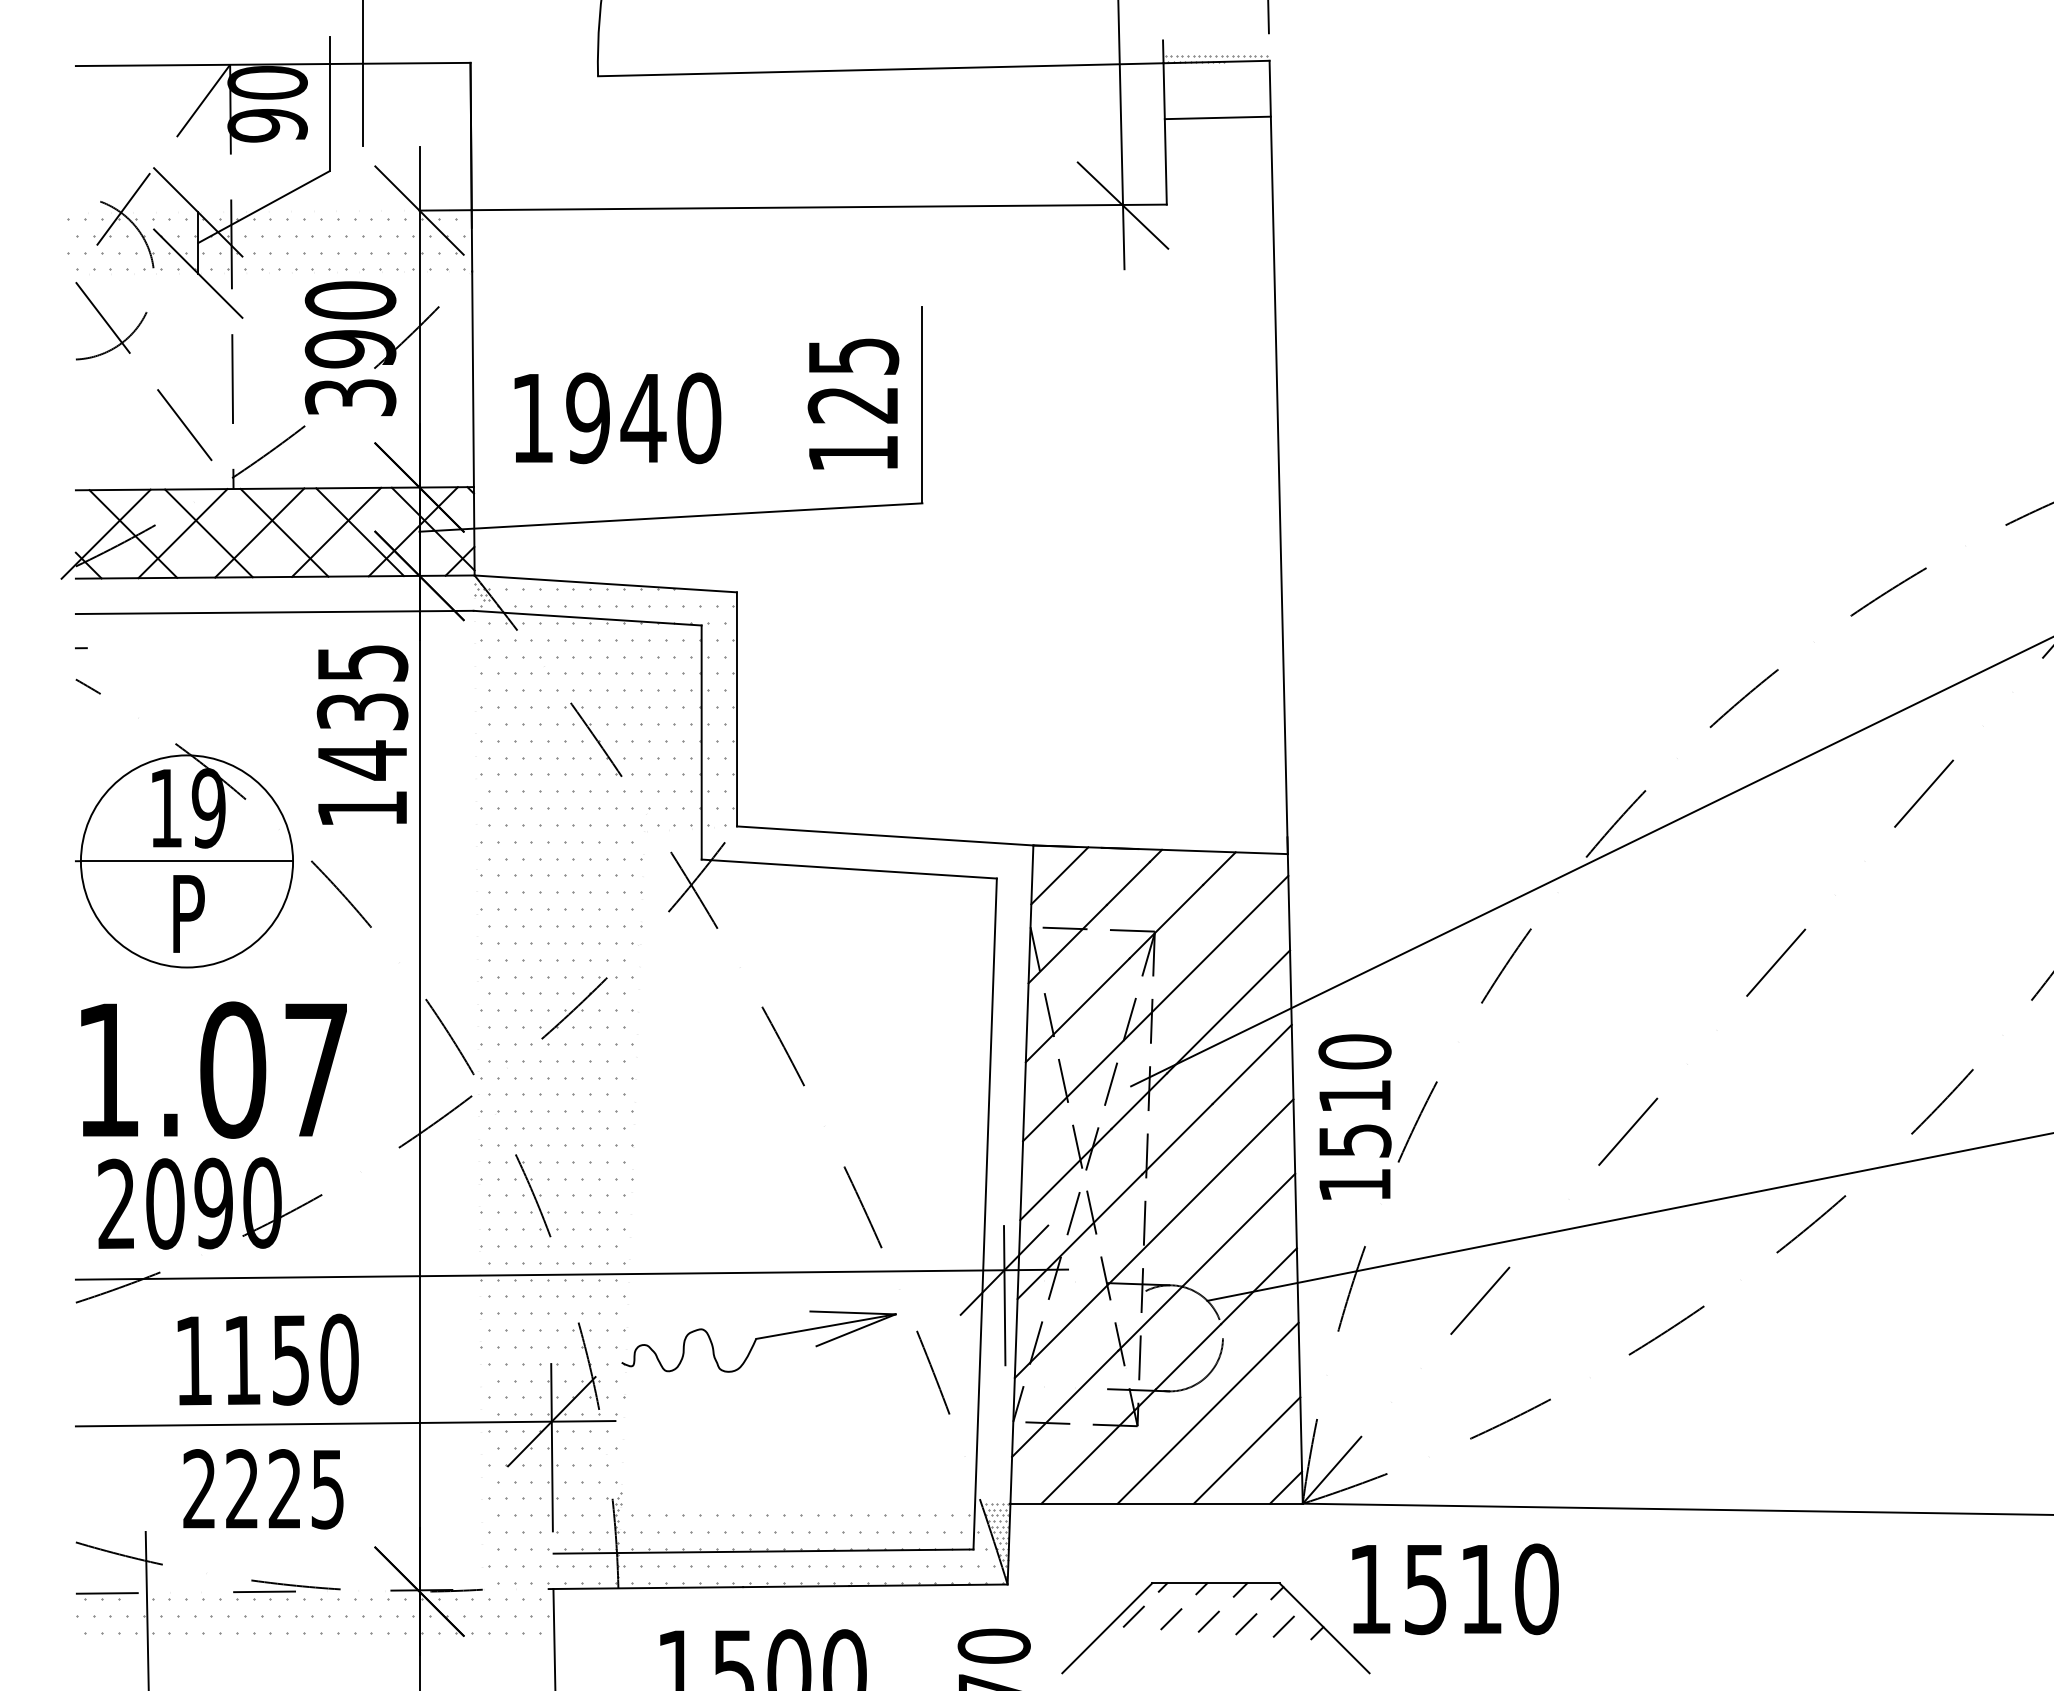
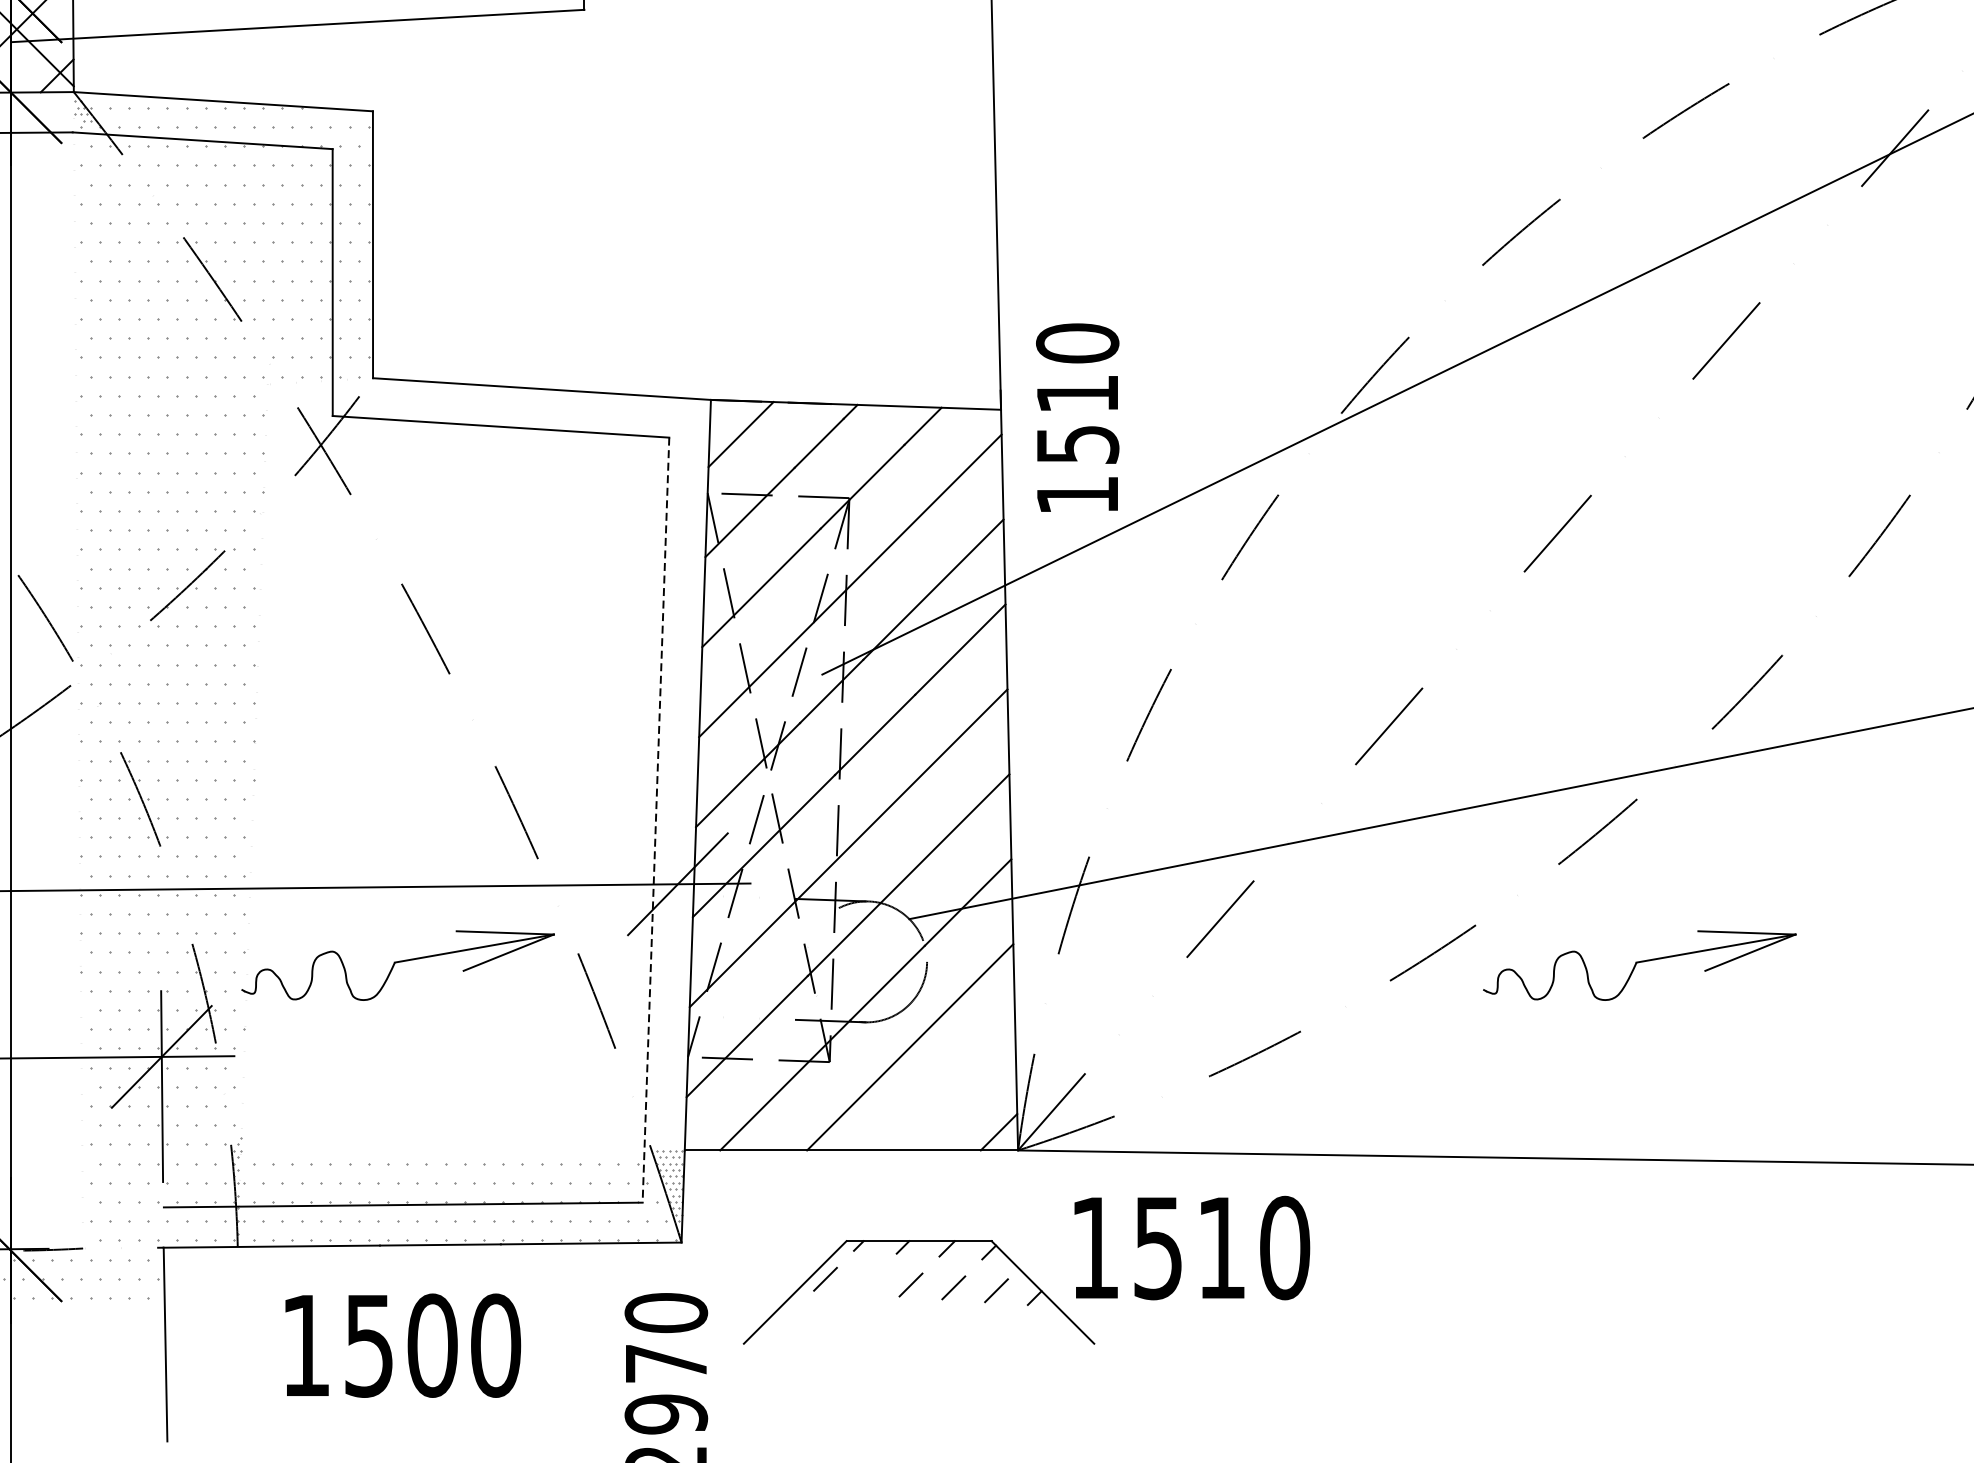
text: (1354, 1116) -> (1077, 417), moved
line: (985, 1214) -> (656, 820), solid -> dashed
line: (1004, 1295) -> (677, 913), removed
part: (1847, 1341) -> (1639, 965), added
line: (1246, 1450) -> (953, 1089), removed
line: (1171, 1619) -> (868, 1282), removed

